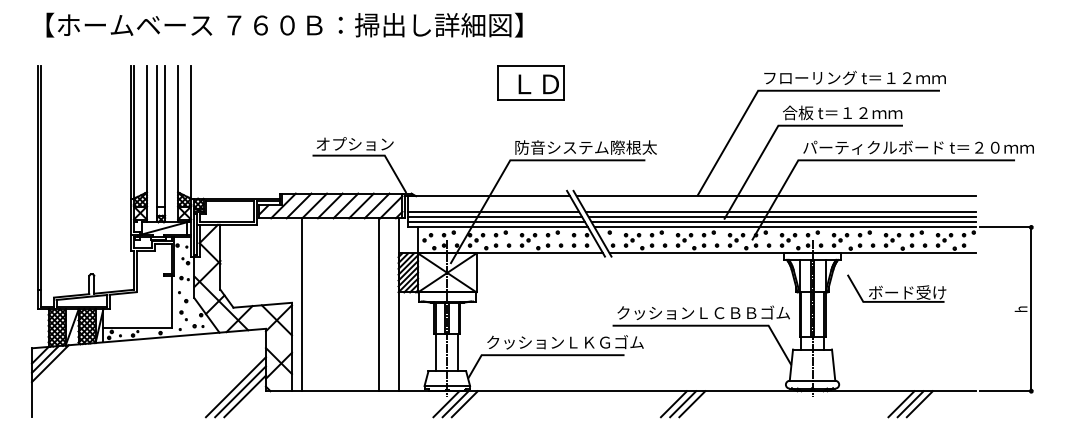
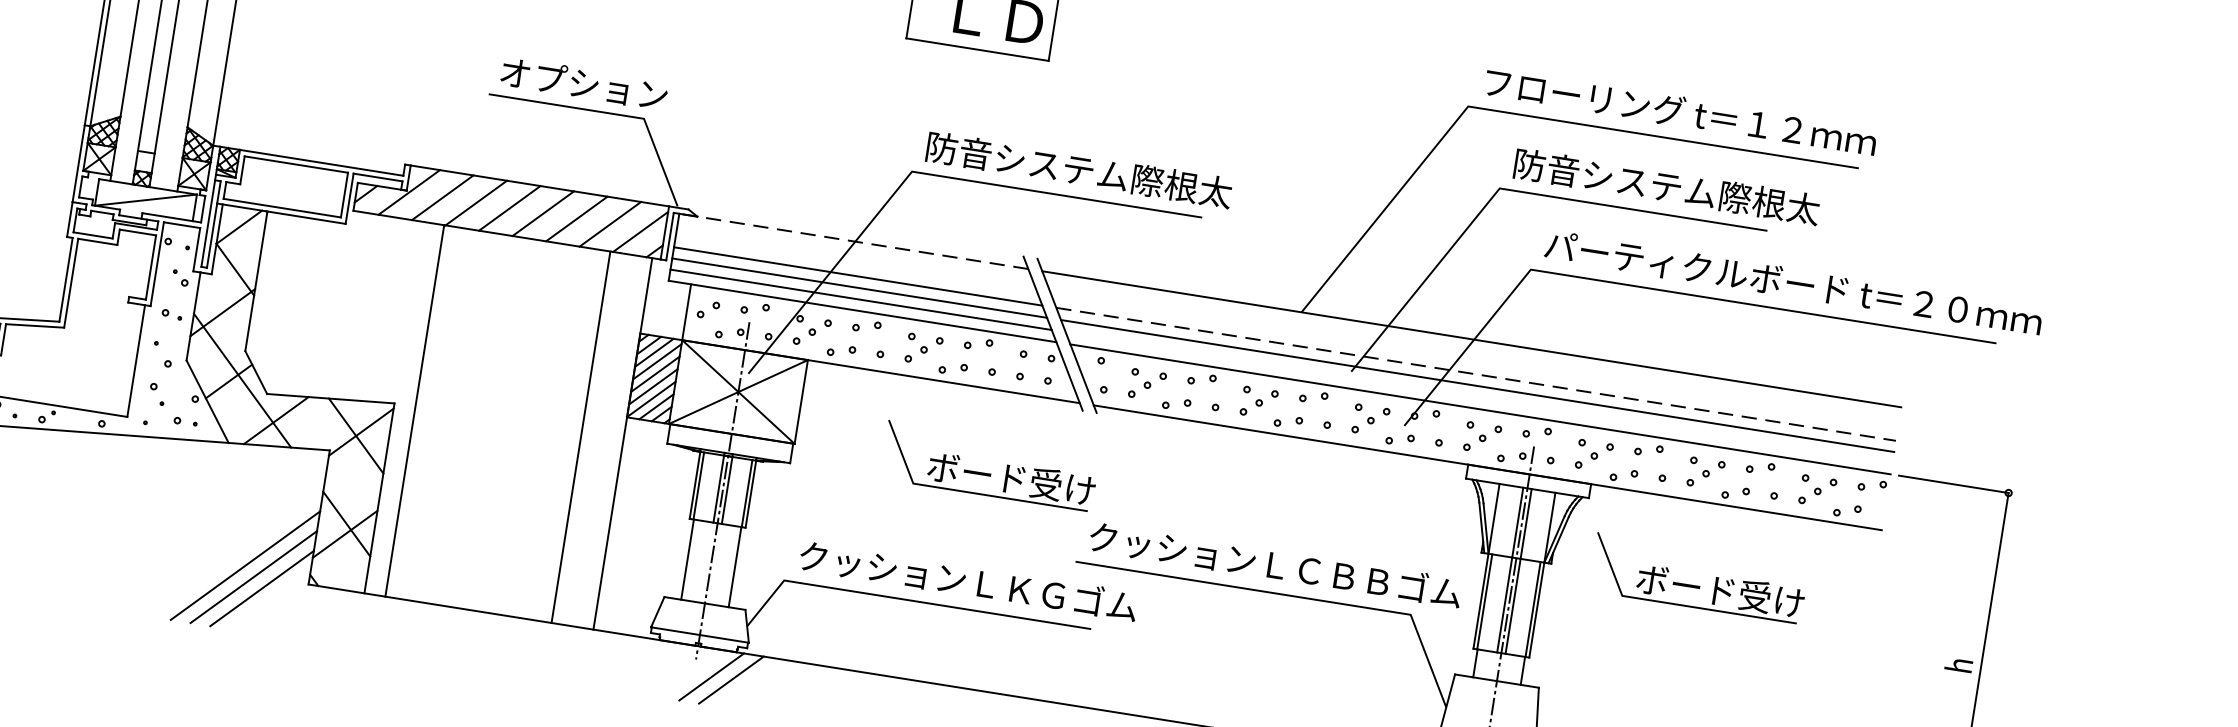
text: (853, 112) -> (1665, 185), 合板 t＝１２ｍｍ -> 防音システム際根太
line: (488, 196) -> (852, 241), solid -> dashed
line: (781, 211) -> (1477, 373), solid -> dashed
line: (783, 222) -> (1477, 398), removed
part: (566, 288) -> (989, 466), added
line: (446, 404) -> (691, 674), removed

